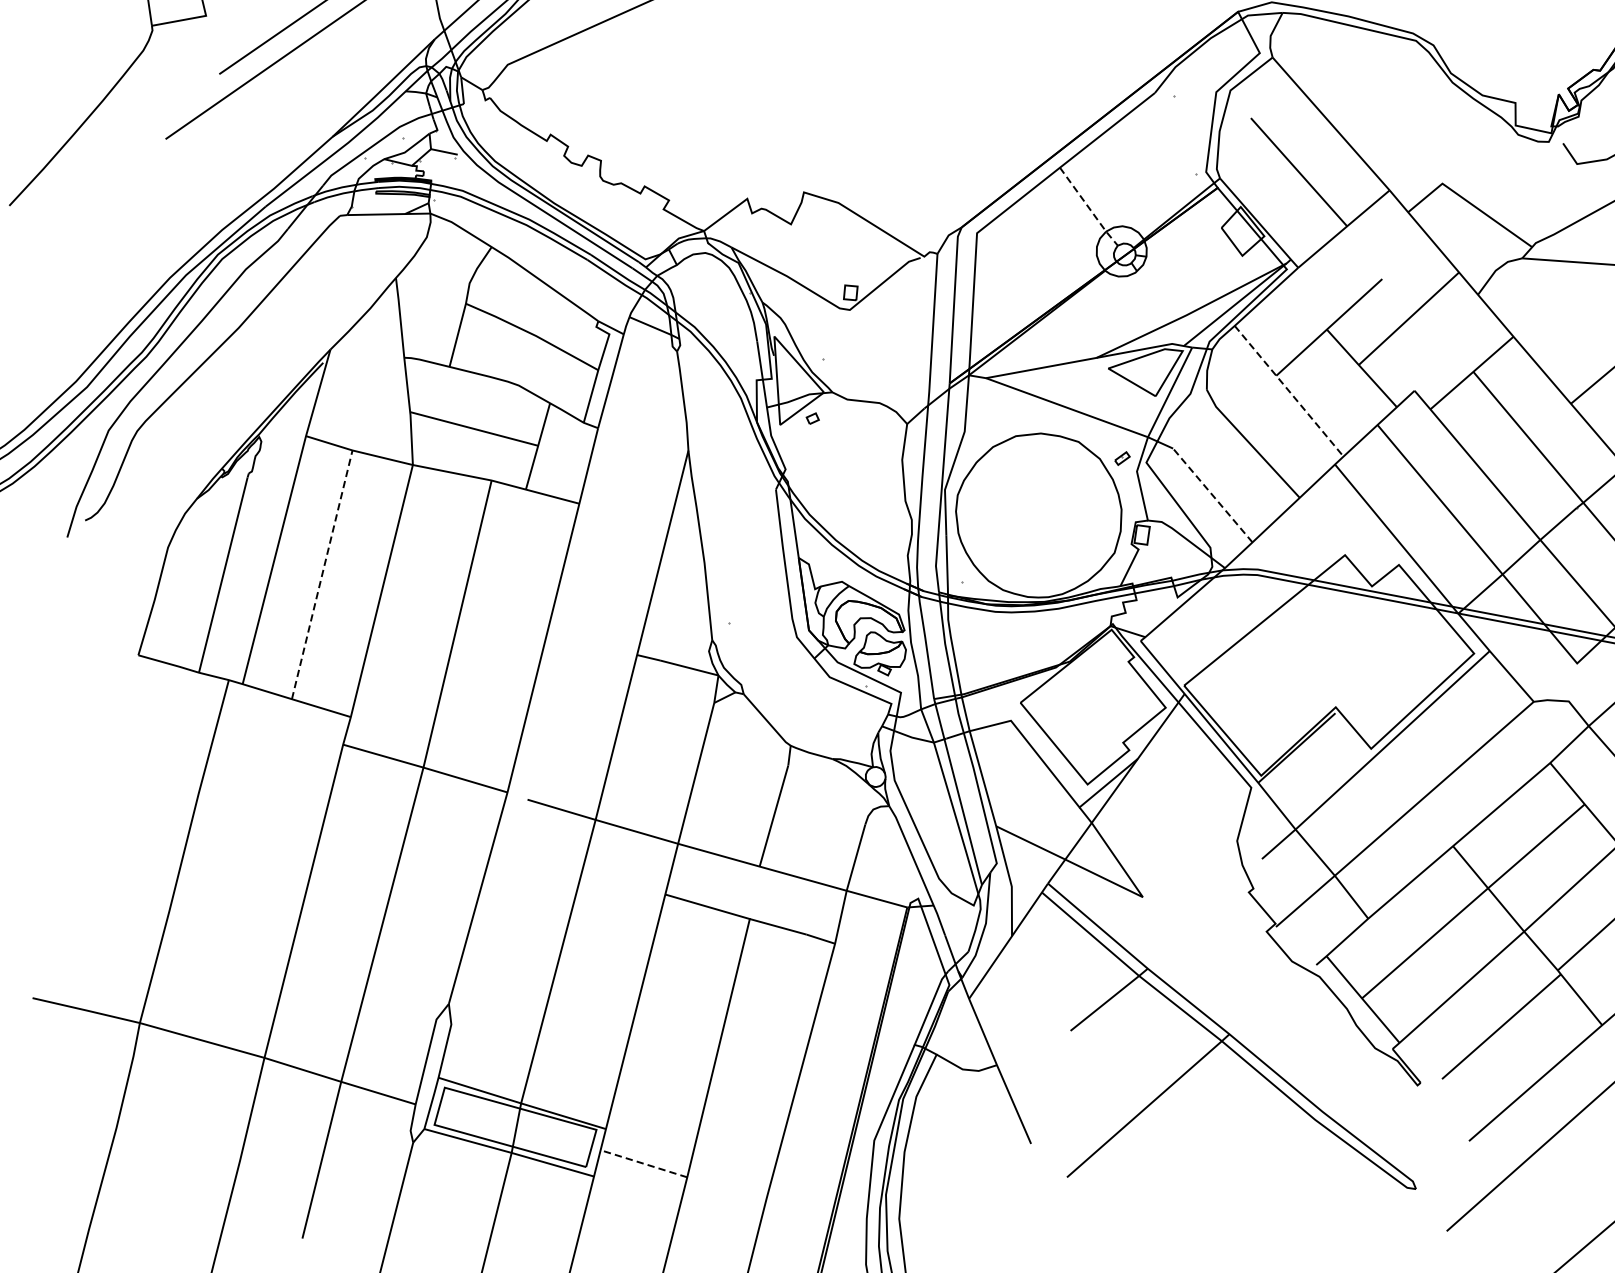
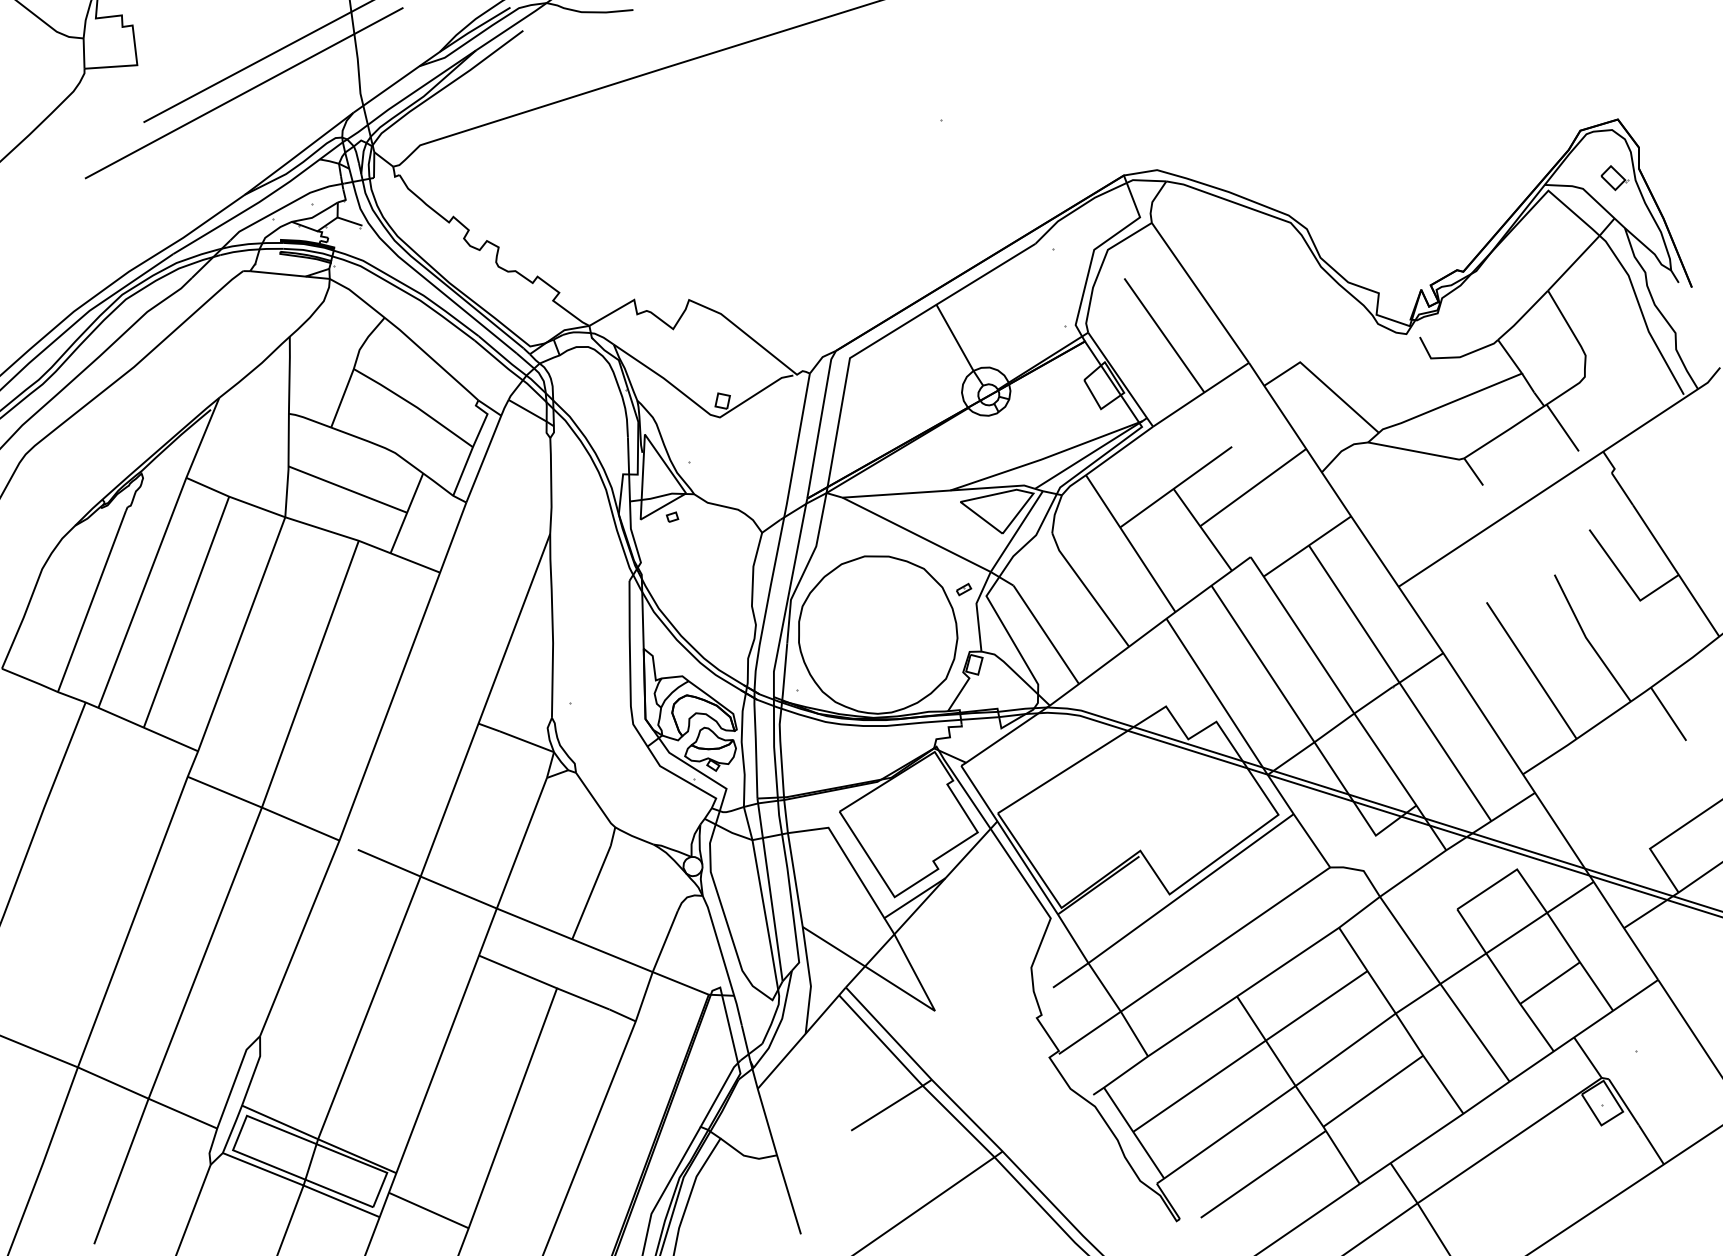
line: (1088, 208) -> (959, 346), dashed -> solid
line: (1288, 391) -> (1130, 543), dashed -> solid
line: (1213, 495) -> (1046, 634), dashed -> solid
line: (322, 574) -> (186, 611), dashed -> solid
line: (643, 1163) -> (428, 1210), dashed -> solid

